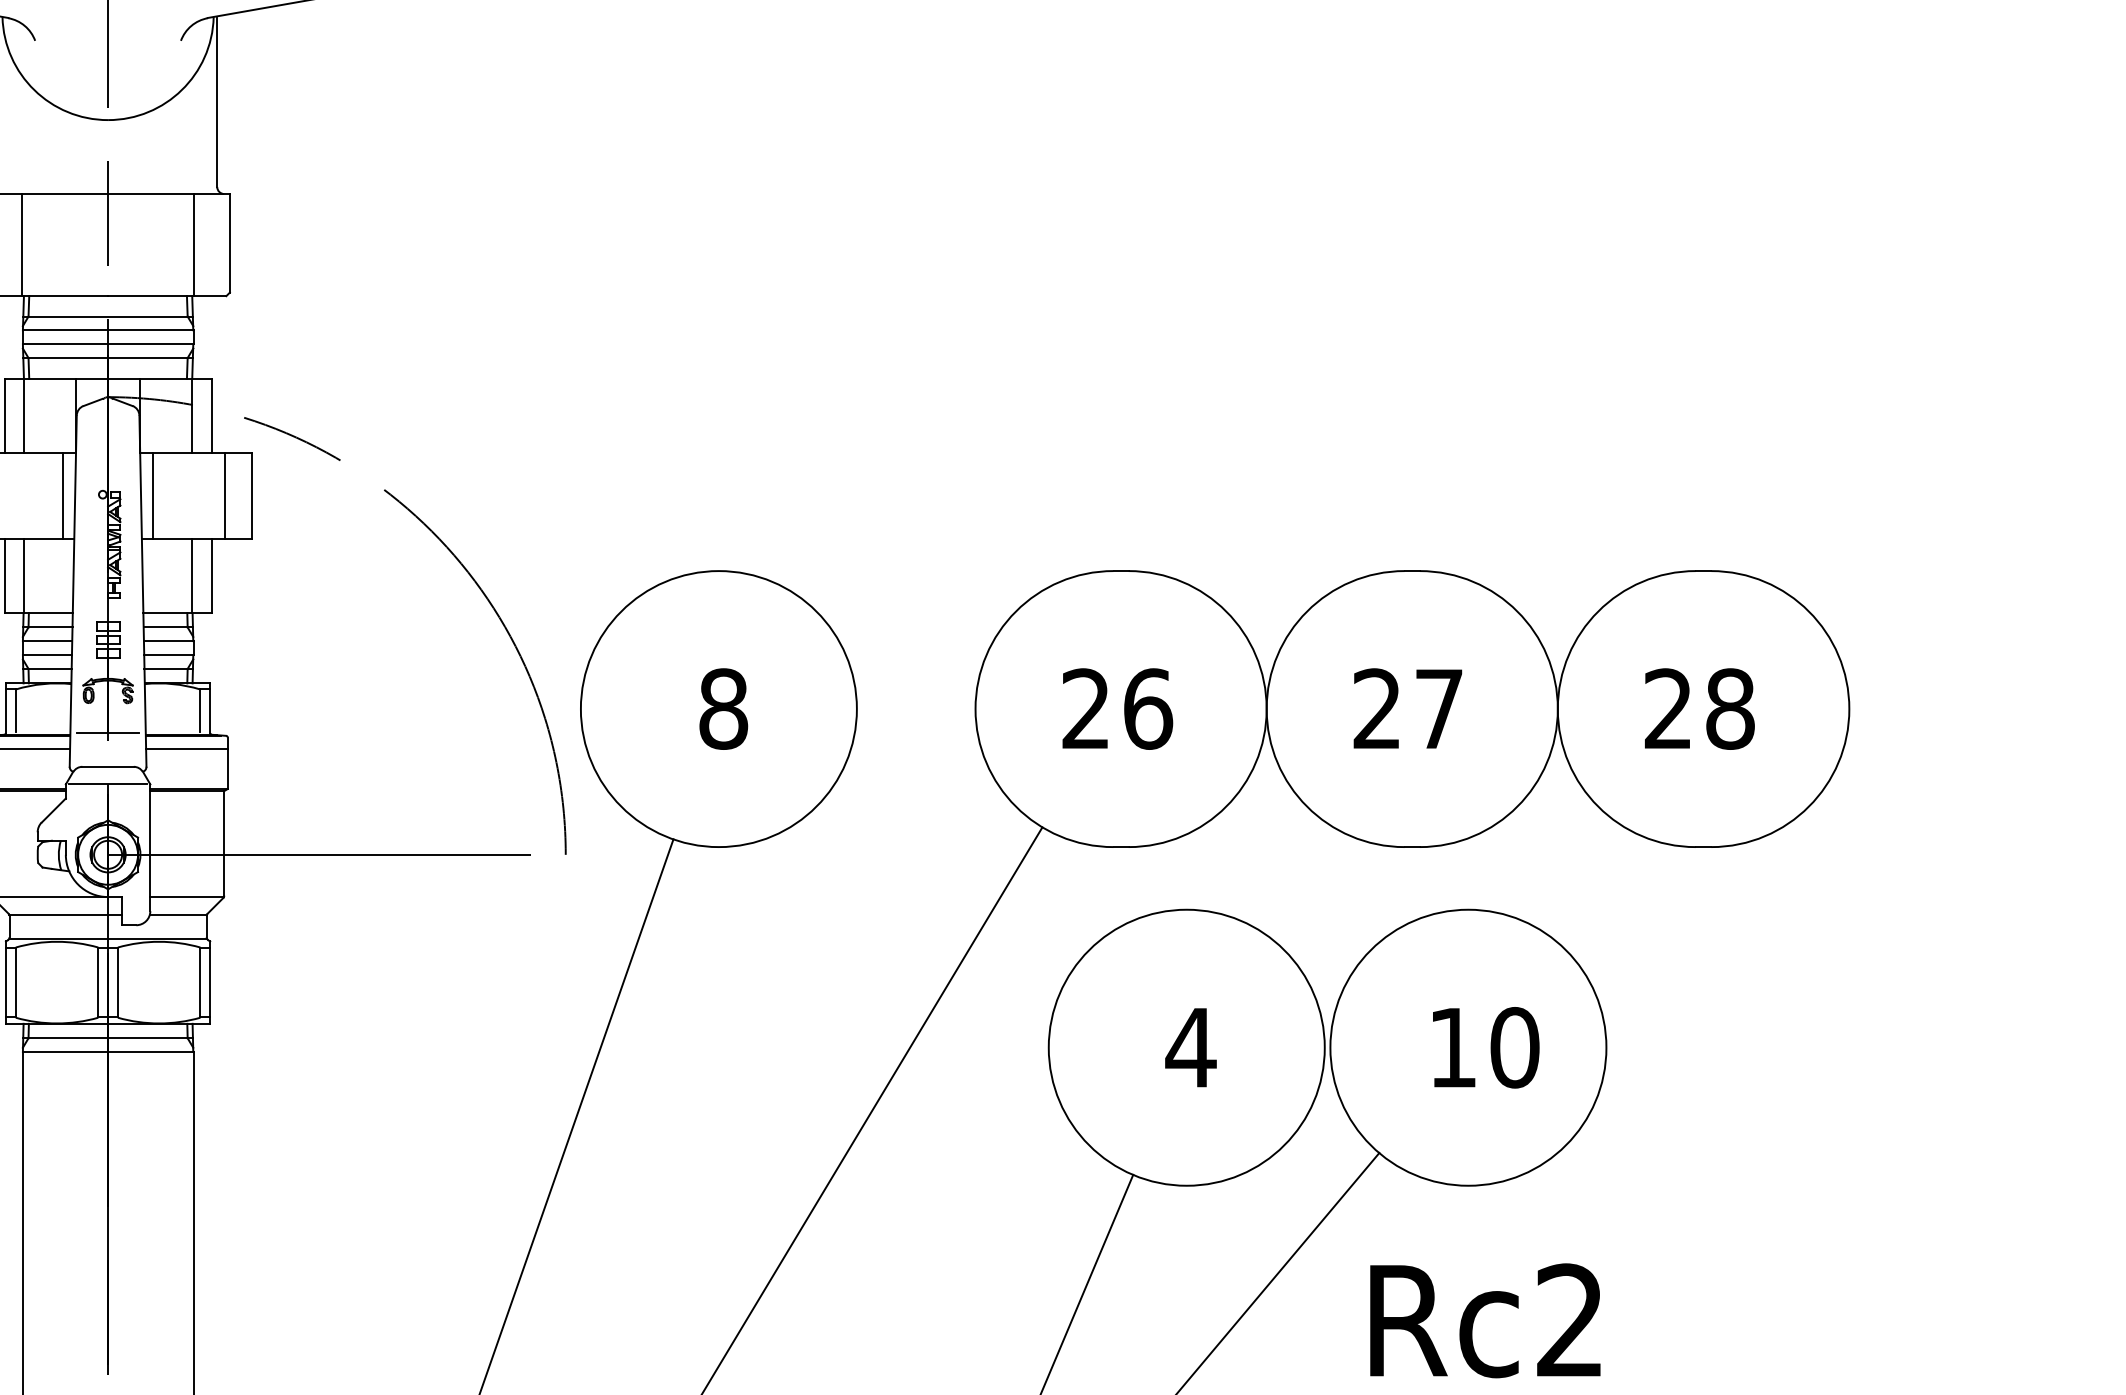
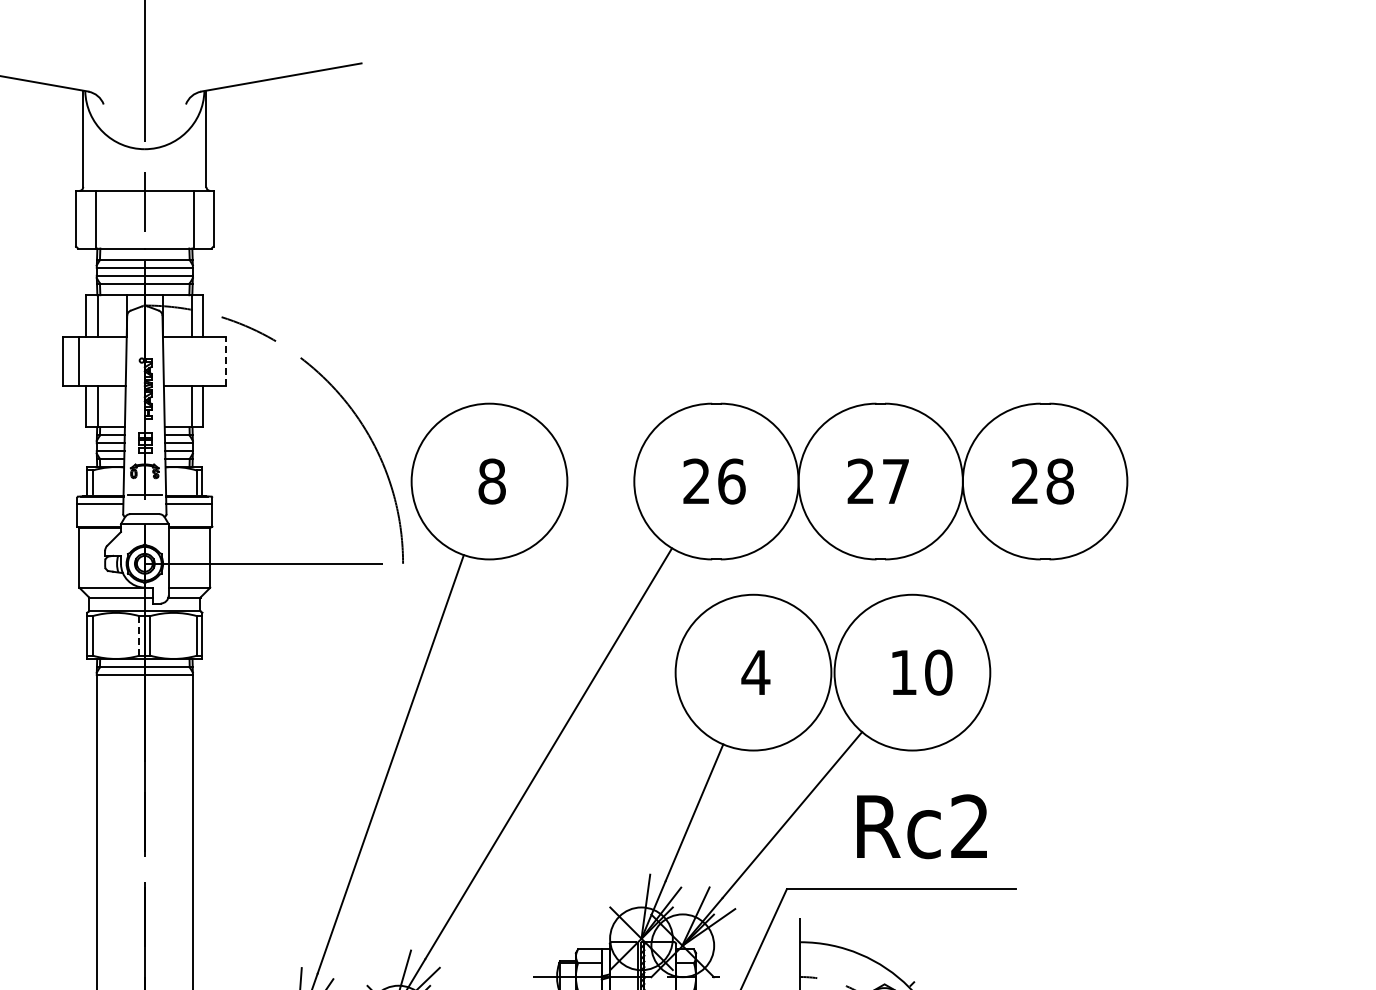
line: (63, 494) -> (119, 360), removed
line: (153, 494) -> (170, 360), removed
line: (224, 494) -> (210, 360), removed
line: (252, 494) -> (226, 360), solid -> dashed
line: (98, 981) -> (139, 635), solid -> dashed

